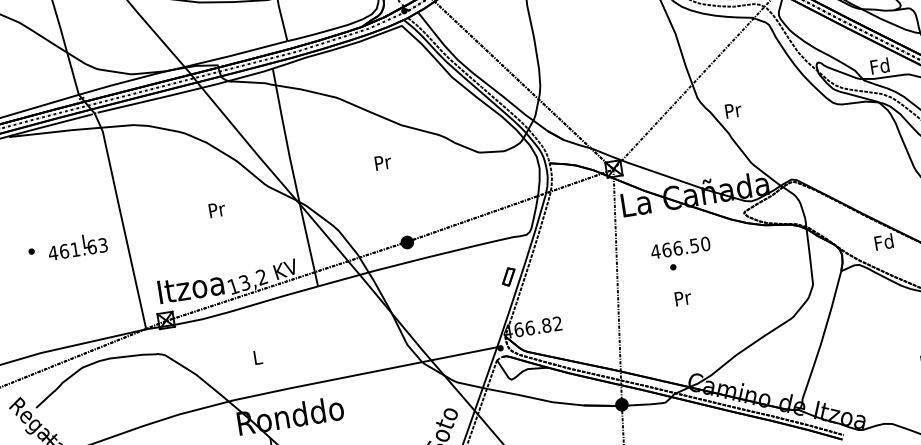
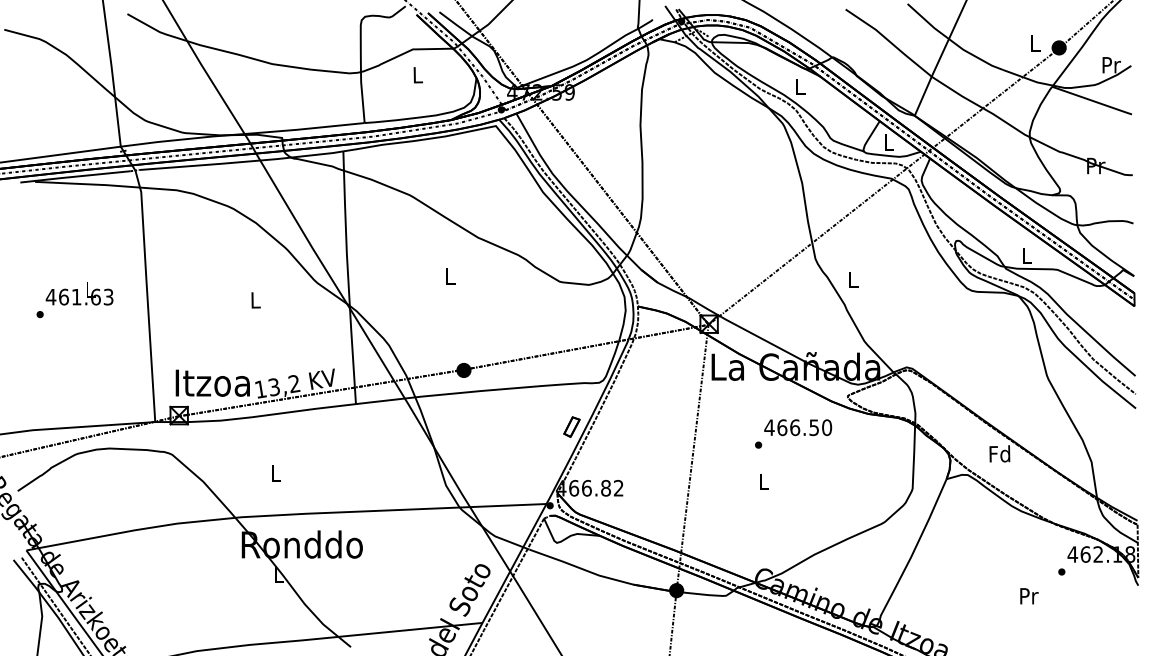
text: (880, 65) -> (1026, 254), Fd -> L
text: (733, 110) -> (853, 279), Pr -> L
text: (383, 162) -> (451, 276), Pr -> L
text: (217, 209) -> (256, 300), Pr -> L
text: (77, 246) -> (79, 293), moved
text: (680, 247) -> (798, 427), moved
text: (683, 298) -> (764, 481), Pr -> L

